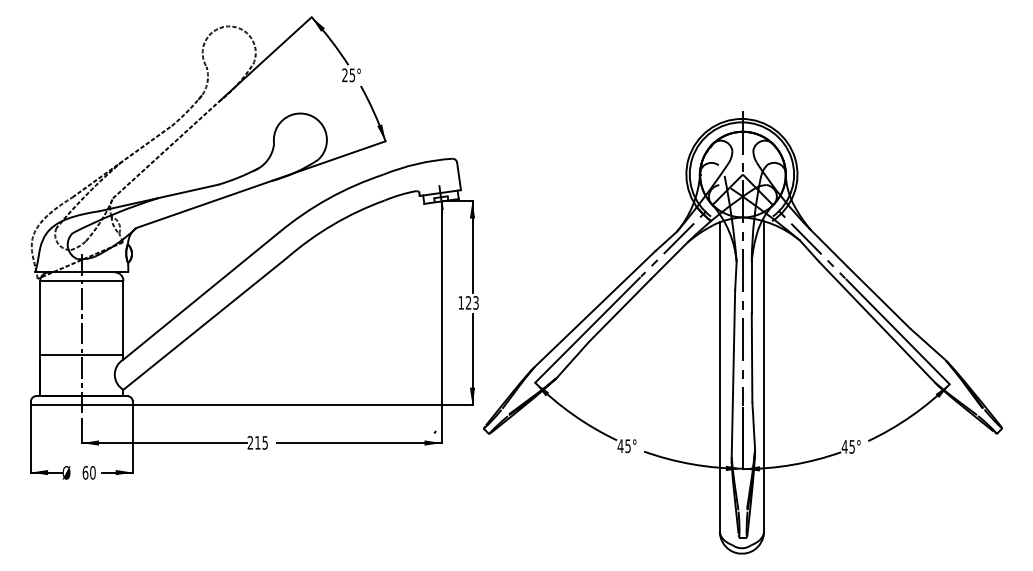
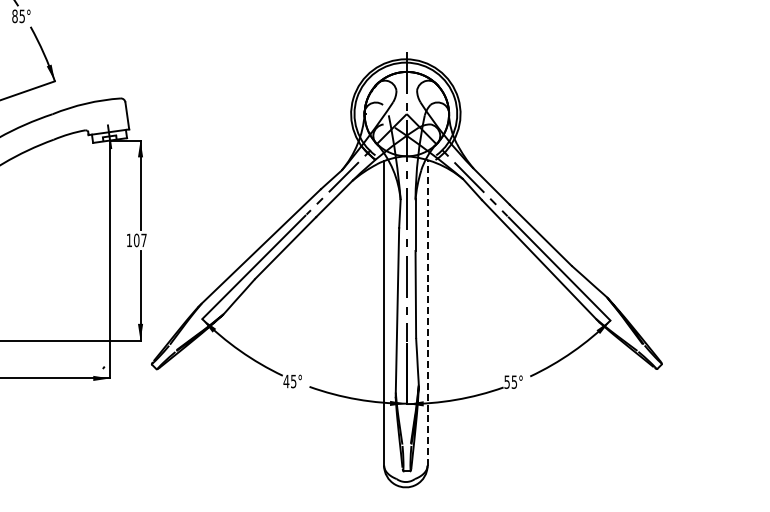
text: (344, 75) -> (14, 16), 25° -> 85°
text: (471, 302) -> (139, 240), 123 -> 107
line: (763, 375) -> (427, 311), solid -> dashed
text: (844, 446) -> (506, 381), 45° -> 55°

